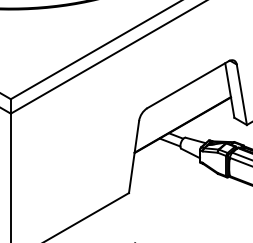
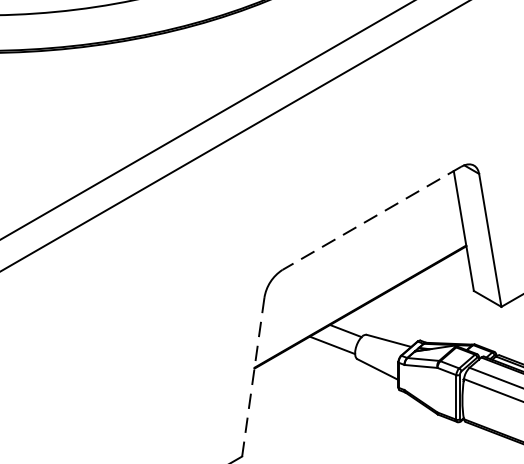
line: (187, 84) -> (370, 217), solid -> dashed
line: (133, 157) -> (252, 378), solid -> dashed

